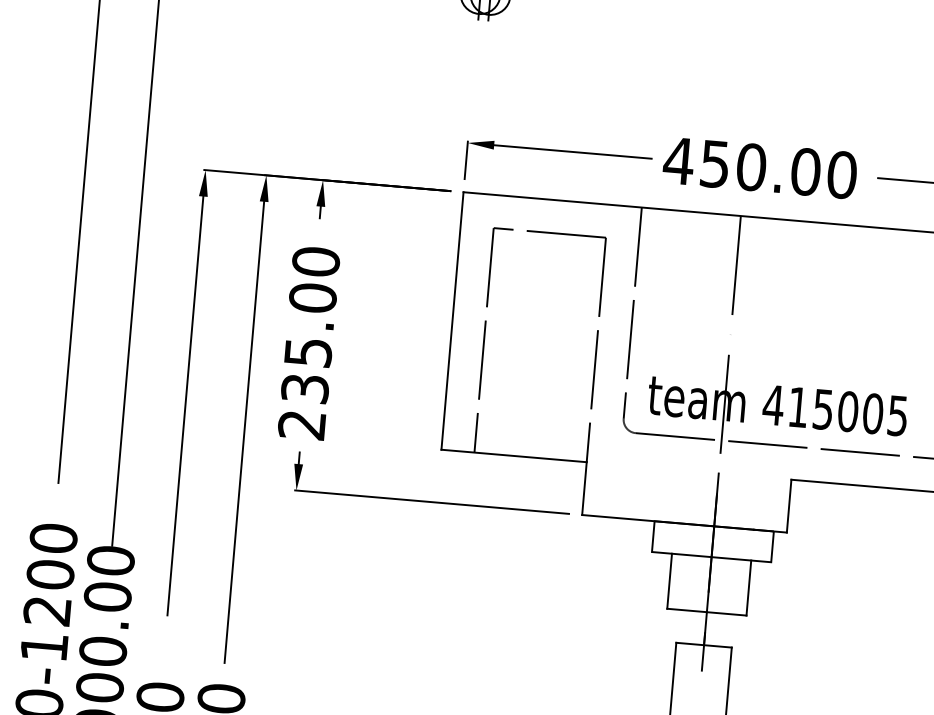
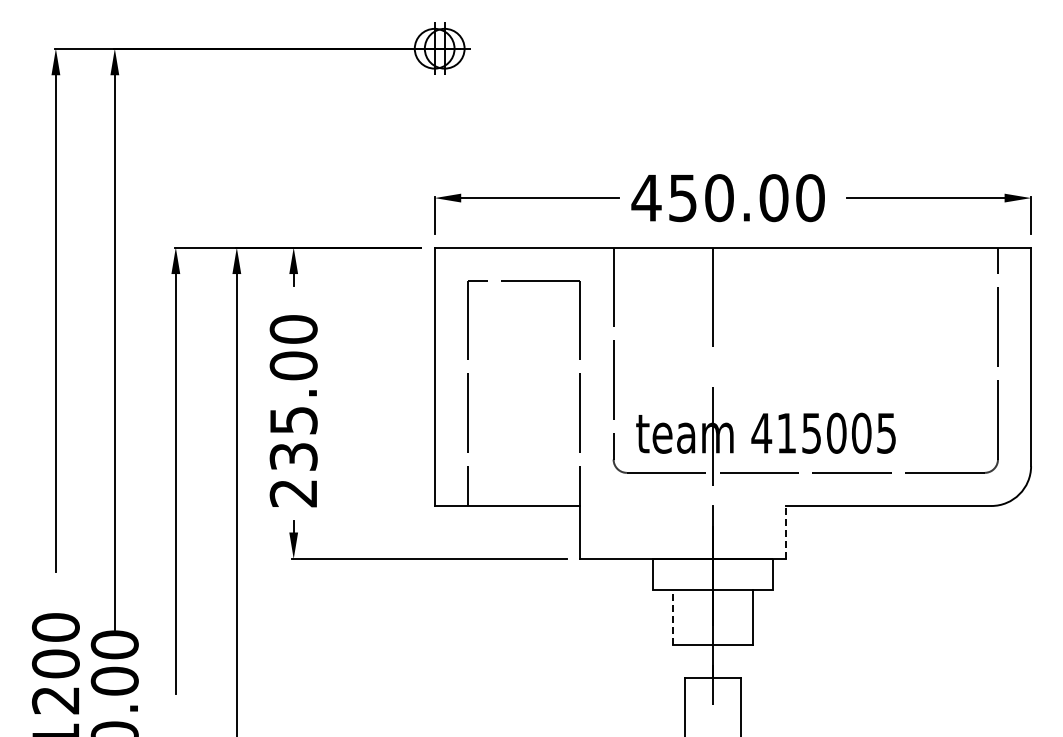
line: (788, 506) -> (785, 532), solid -> dashed
line: (669, 581) -> (673, 617), solid -> dashed

